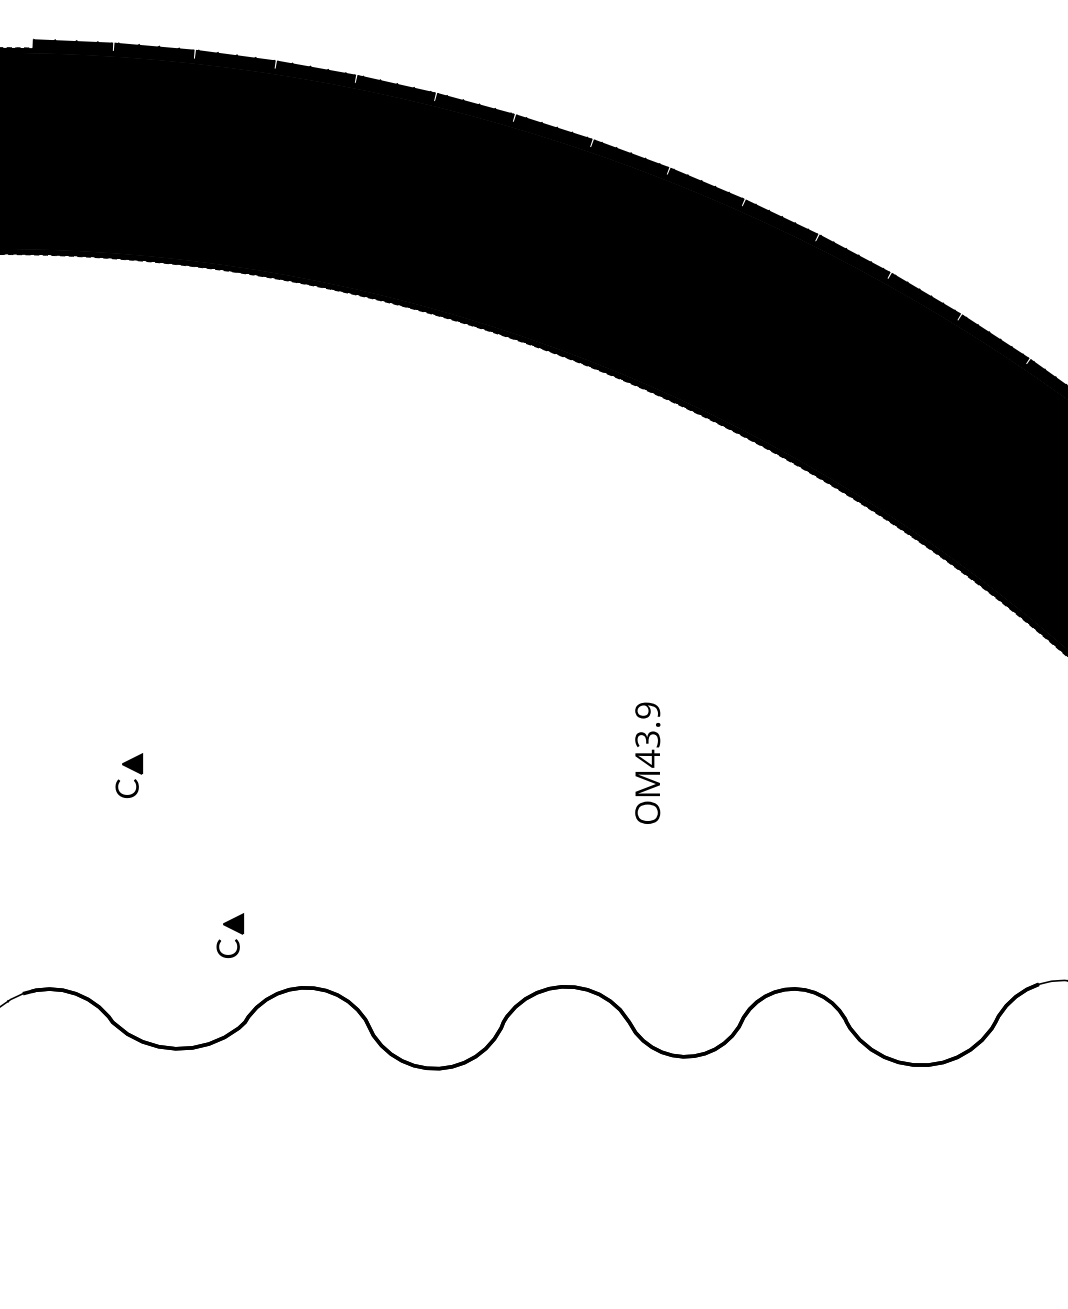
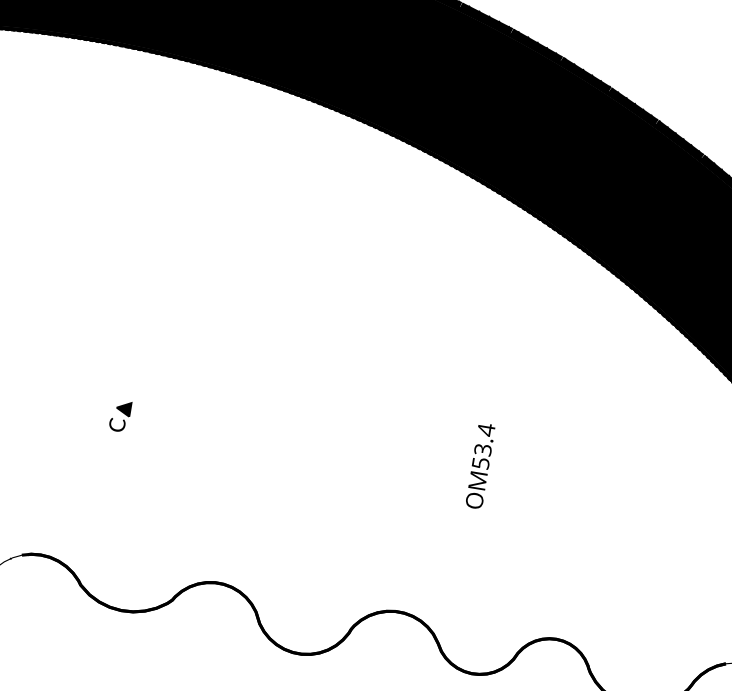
text: (647, 734) -> (483, 446), OM43.9 -> OM53.4
part: (230, 935) -> (172, 538), removed

